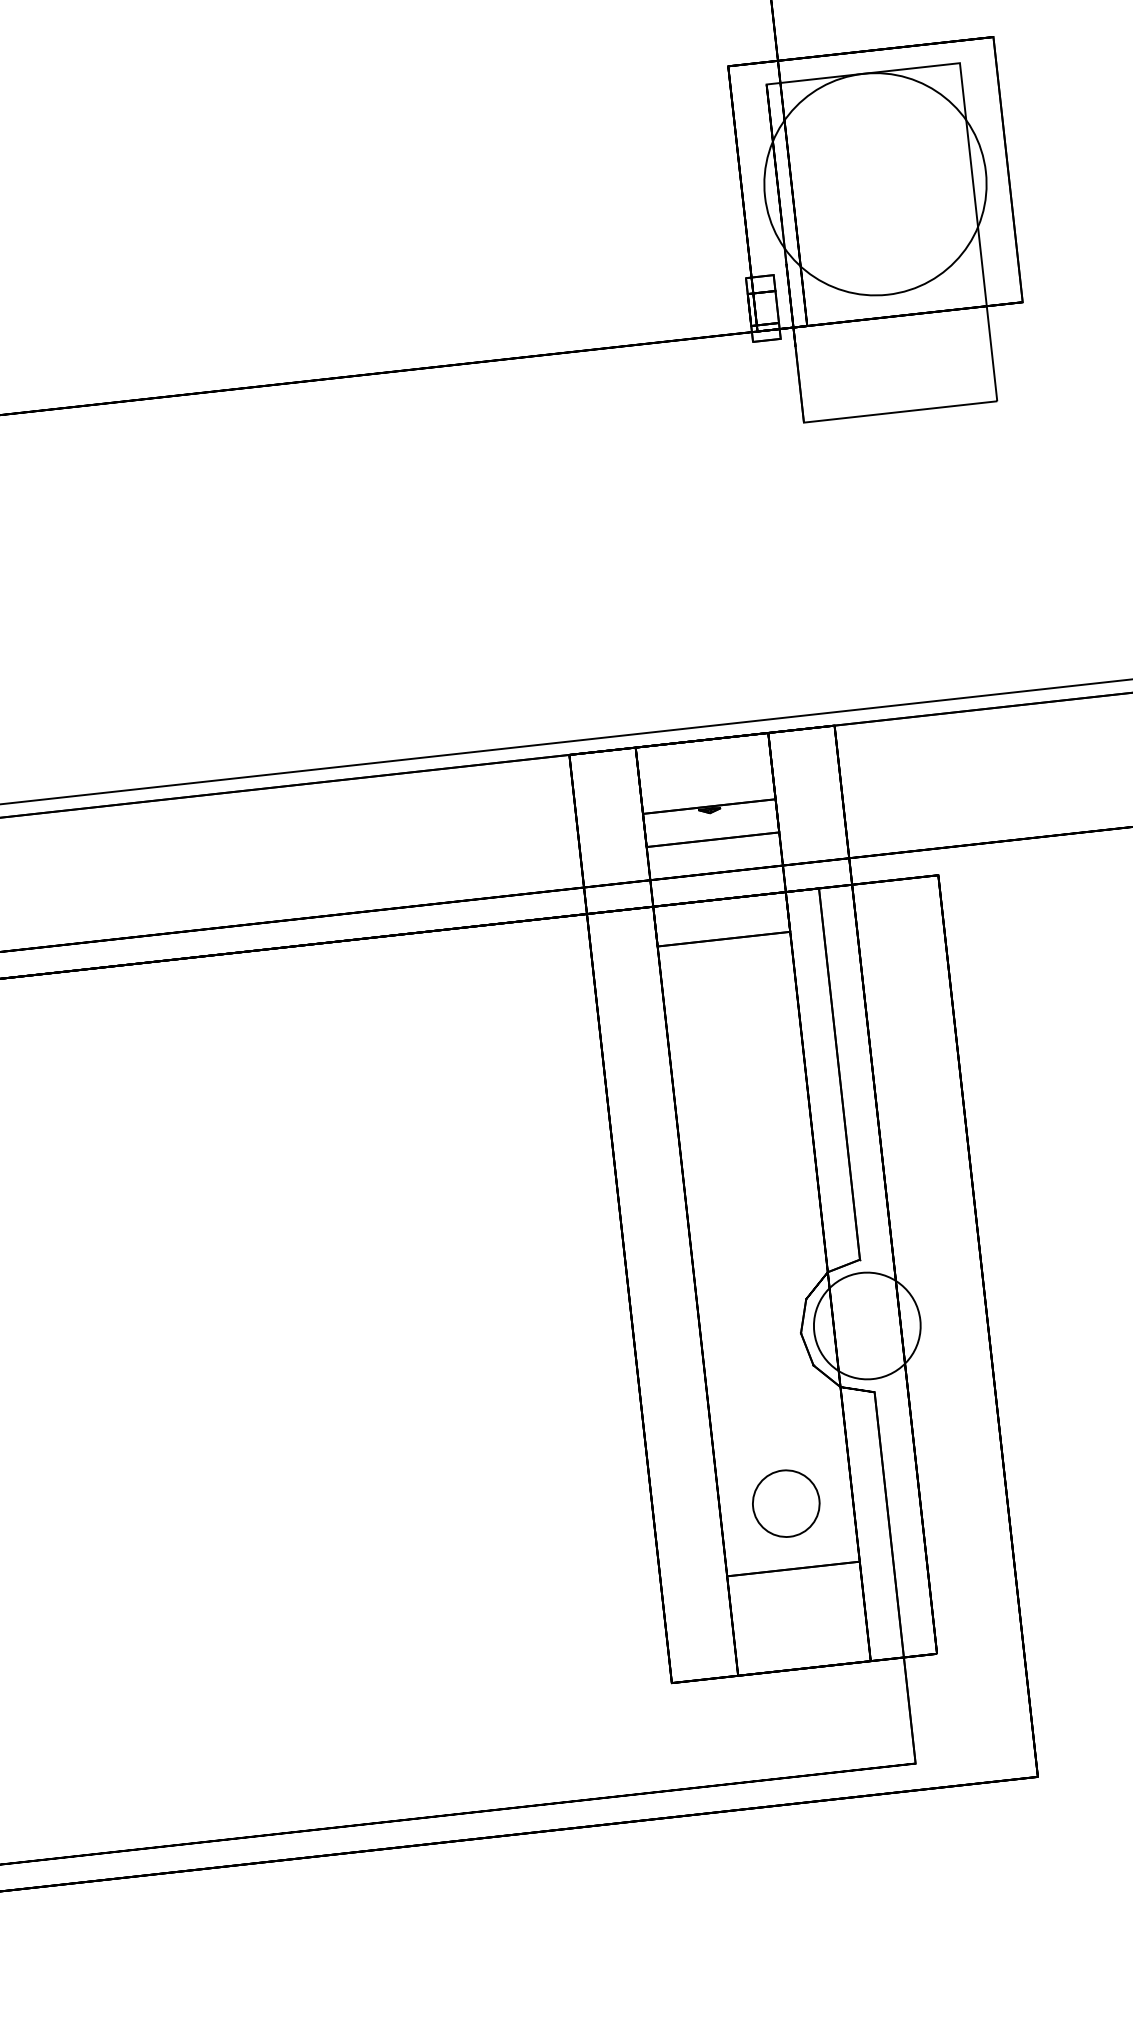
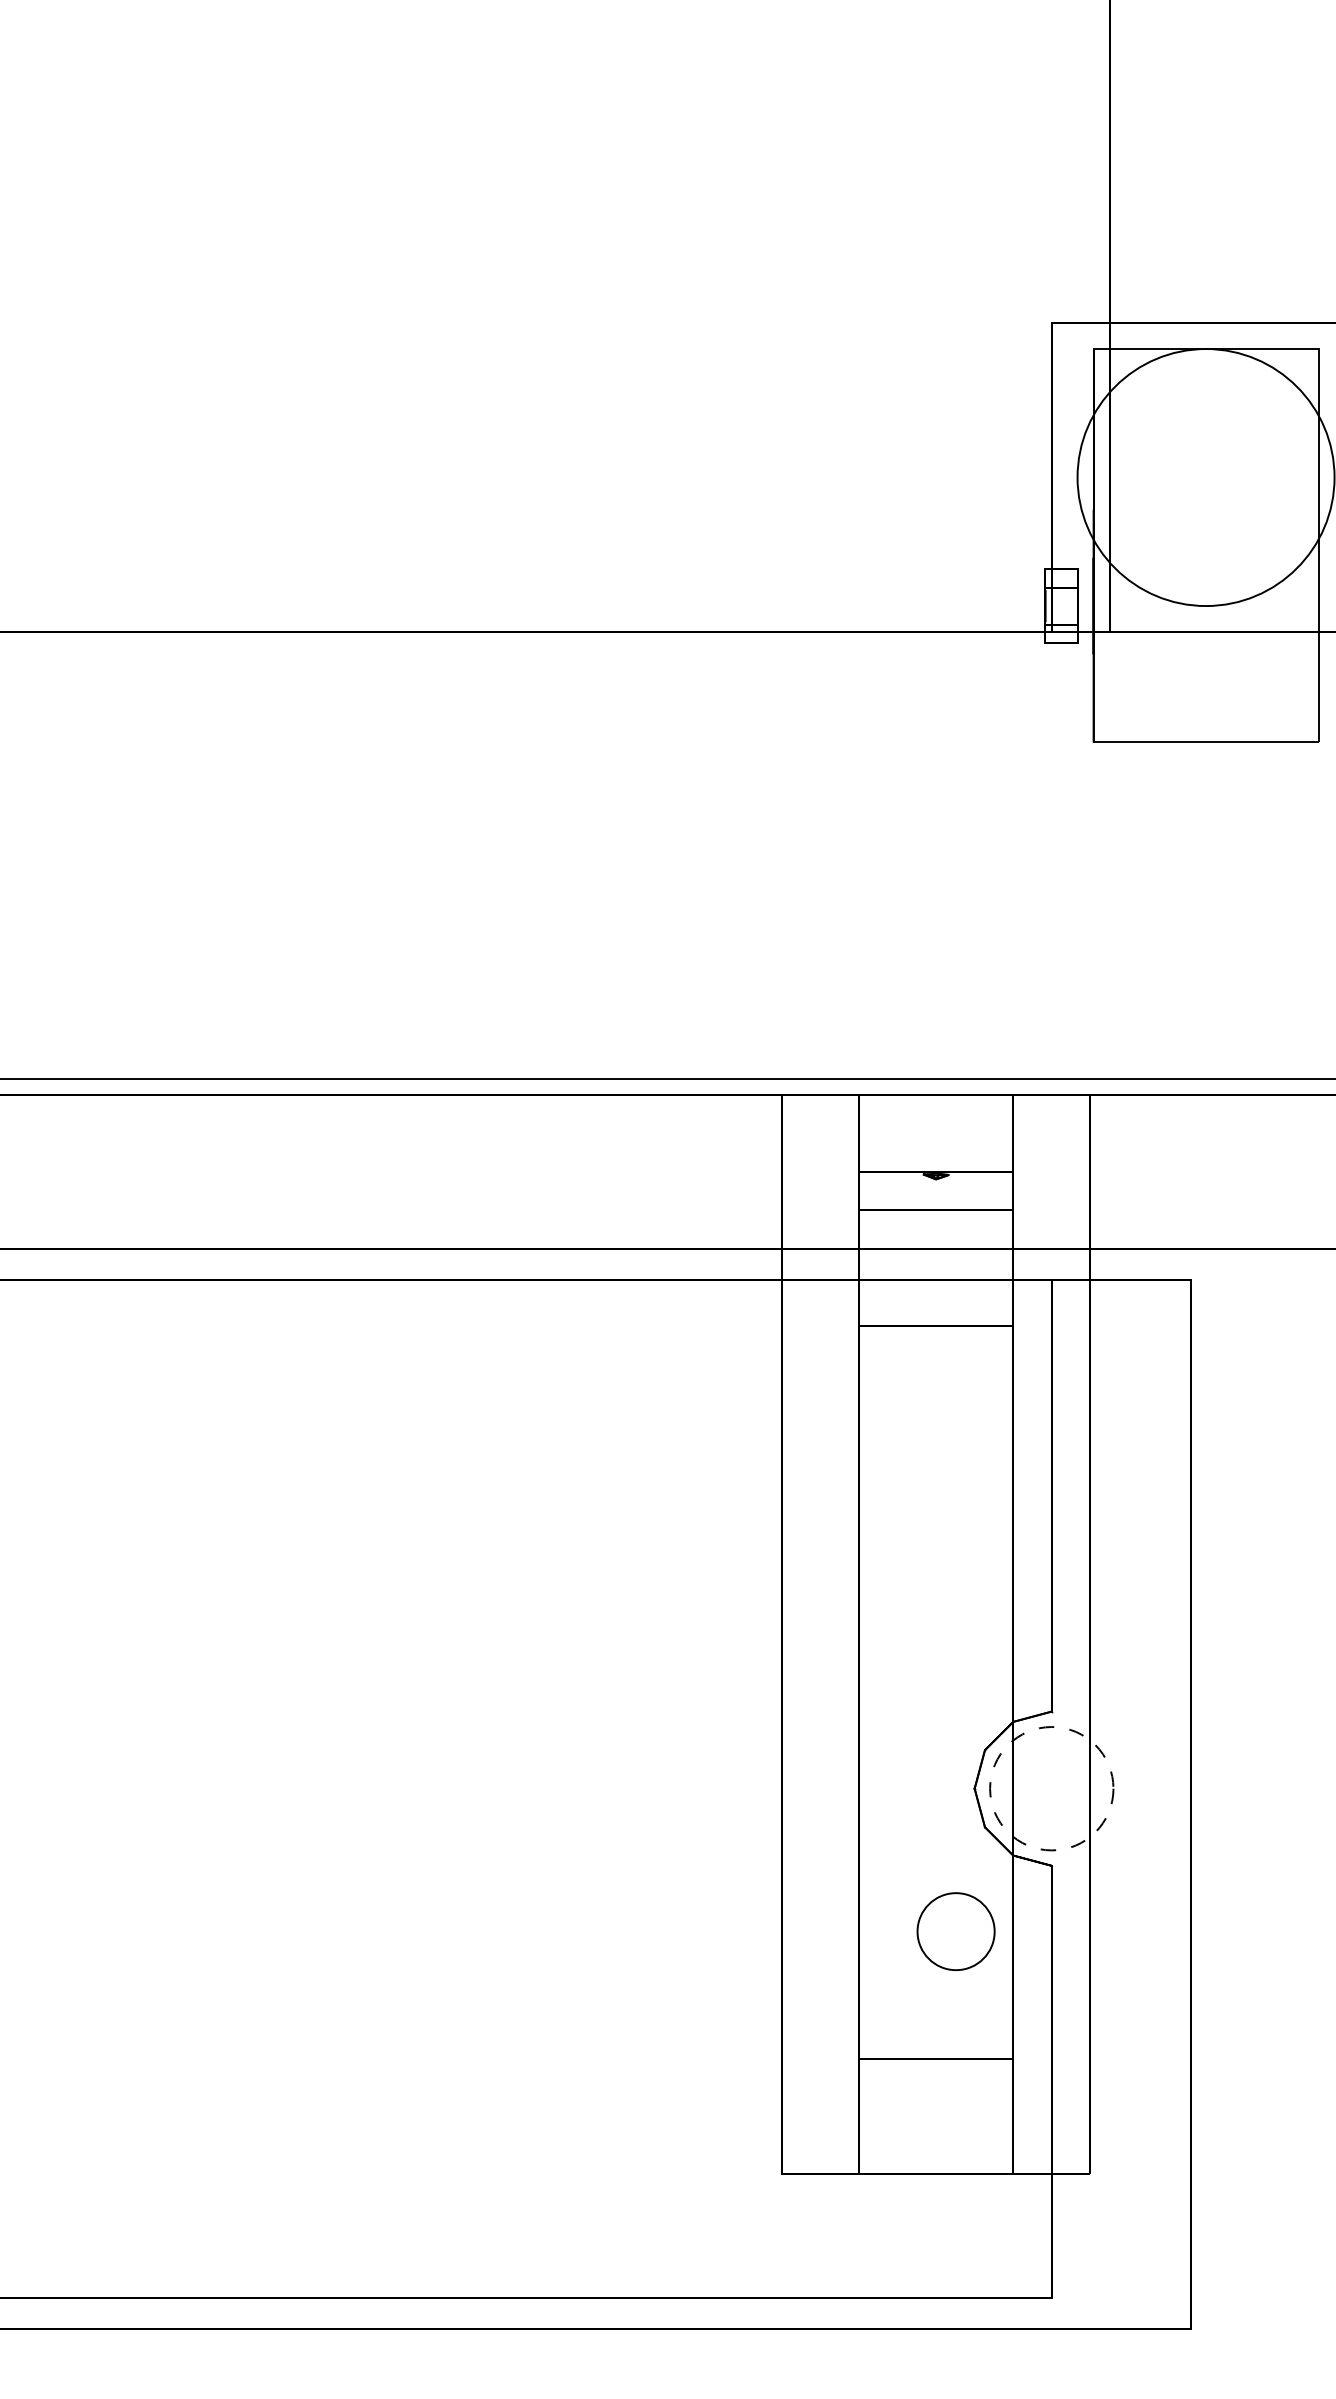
circle: (867, 1325) -> (1051, 1788), solid -> dashed
circle: (785, 1503) -> (955, 1931), moved

